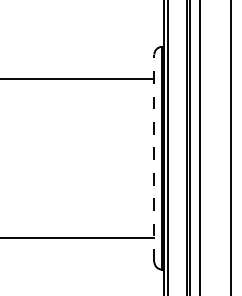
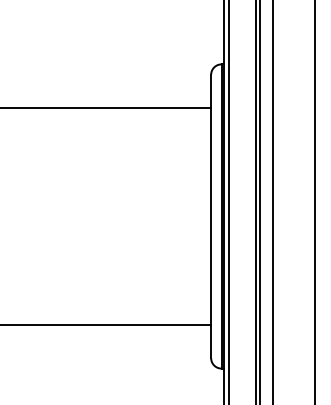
line: (154, 158) -> (211, 216), dashed -> solid

